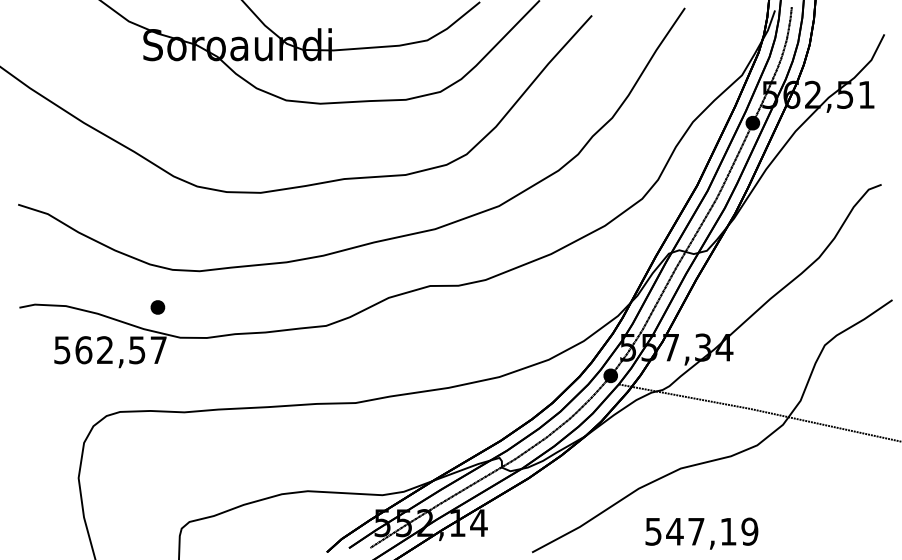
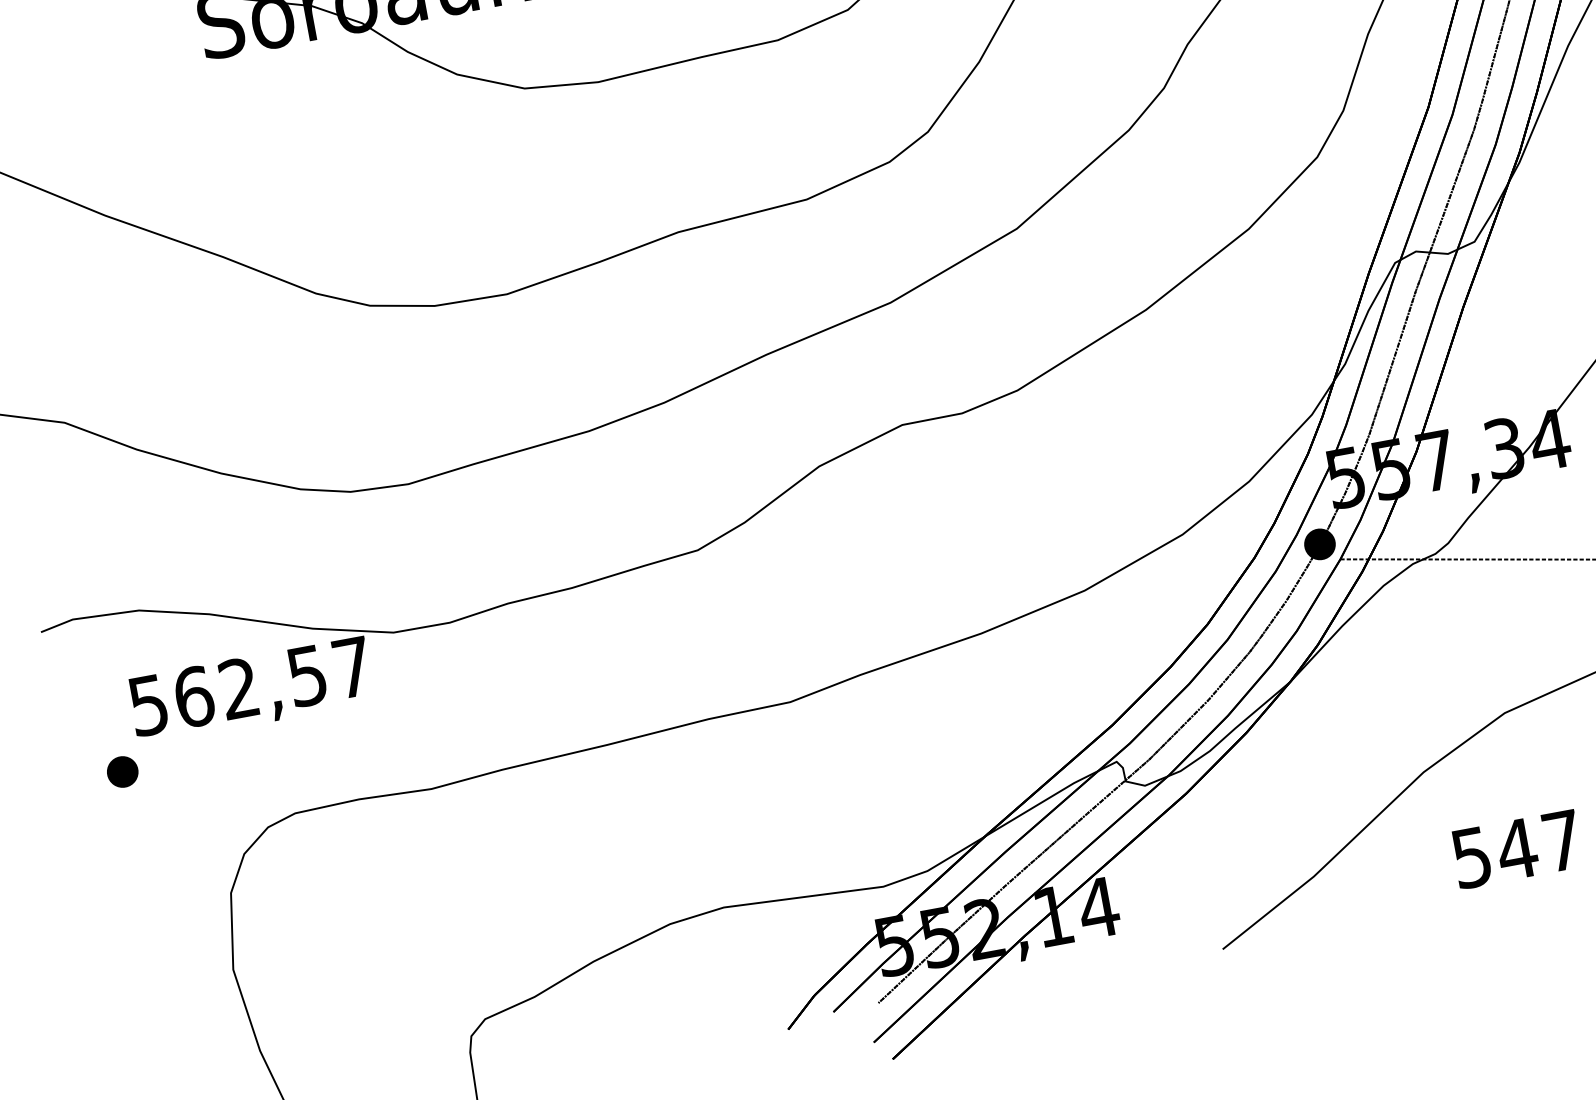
part: (157, 307) -> (121, 772), moved

